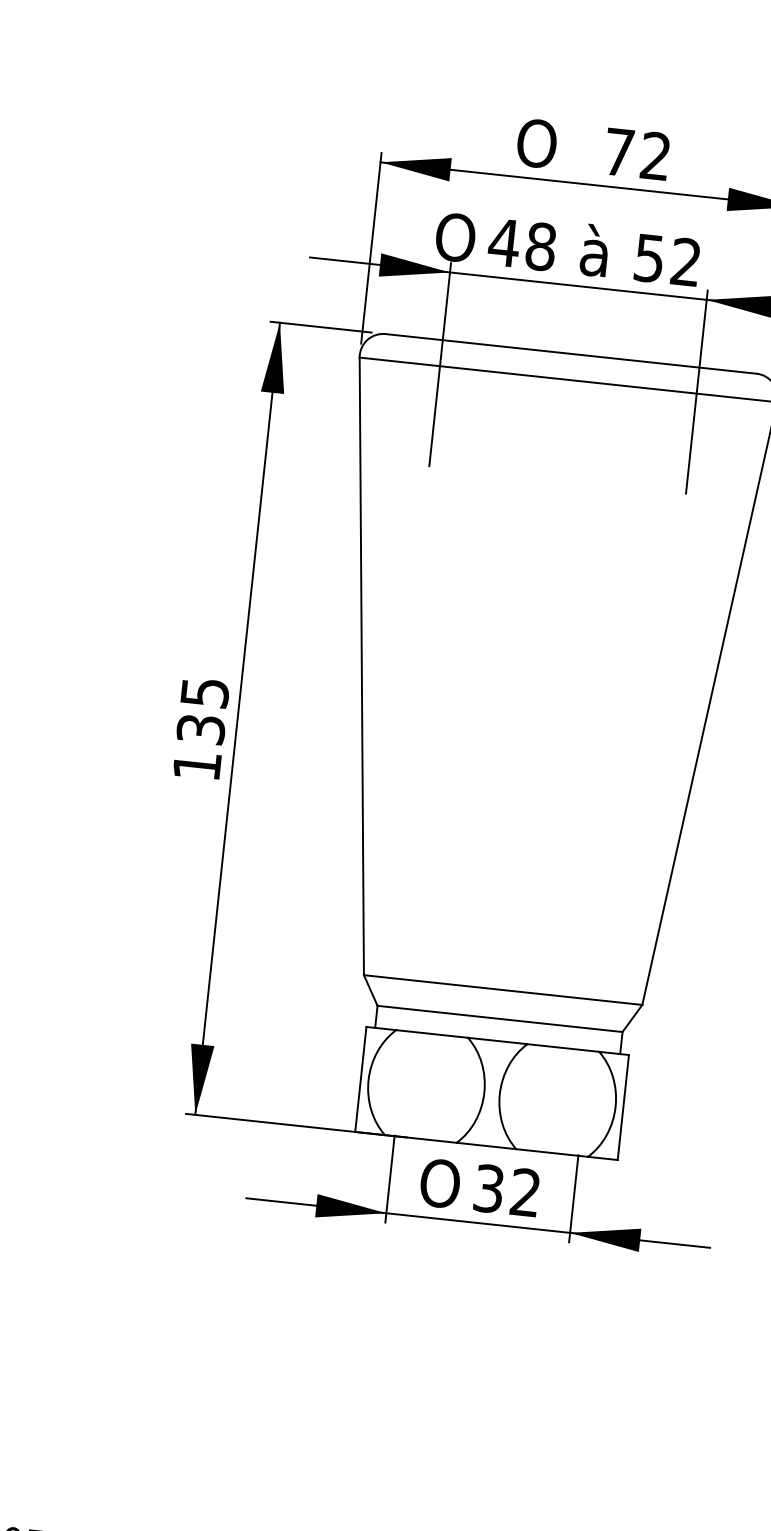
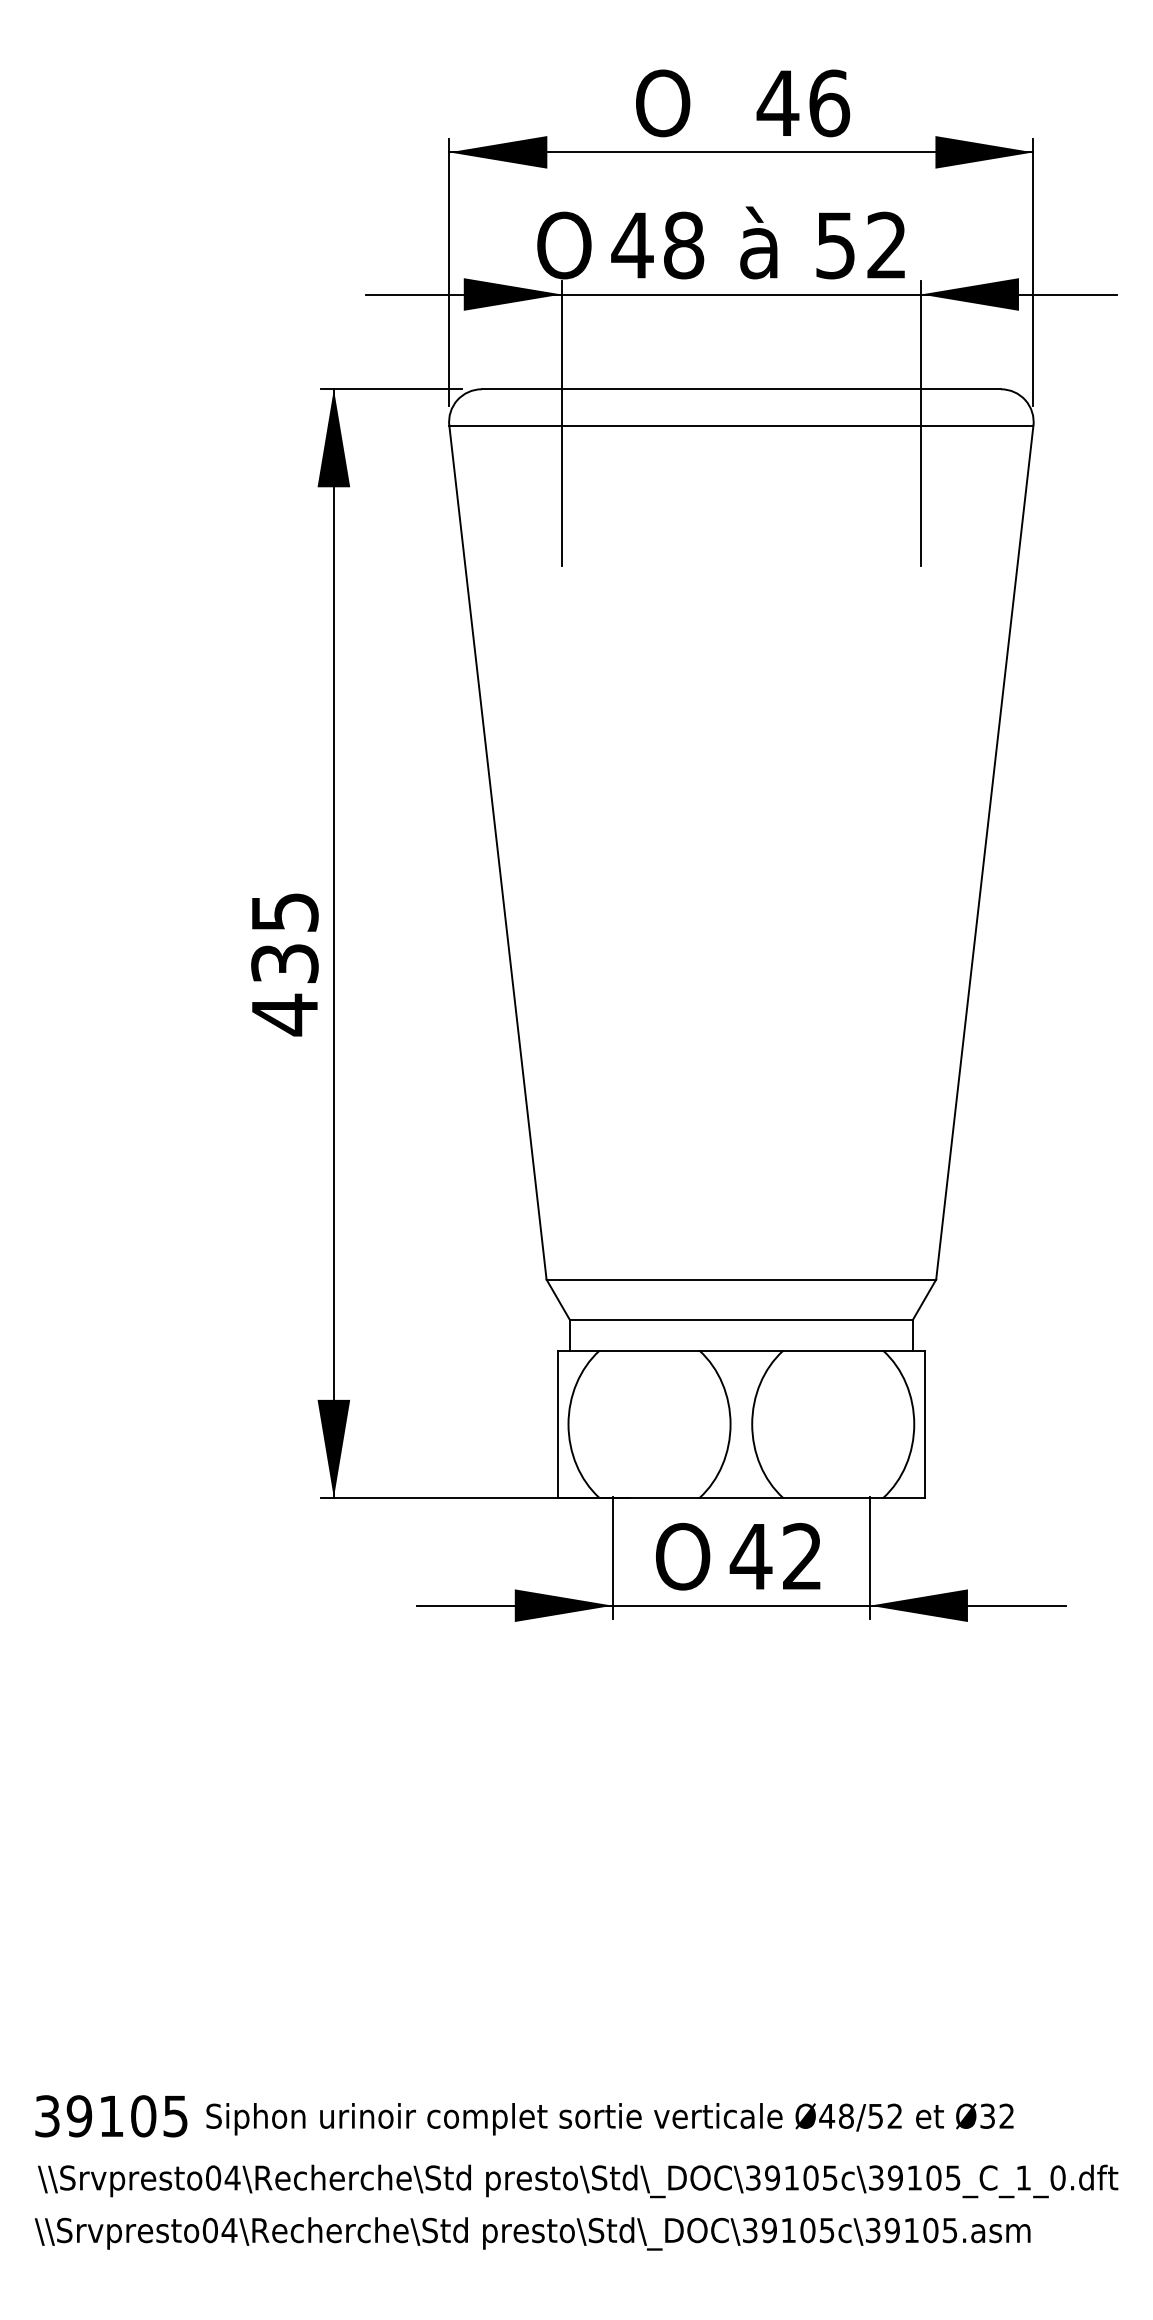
text: (637, 154) -> (803, 103), 72 -> 46
text: (196, 765) -> (284, 1014), 135 -> 435
text: (488, 1188) -> (750, 1556), 32 -> 42

